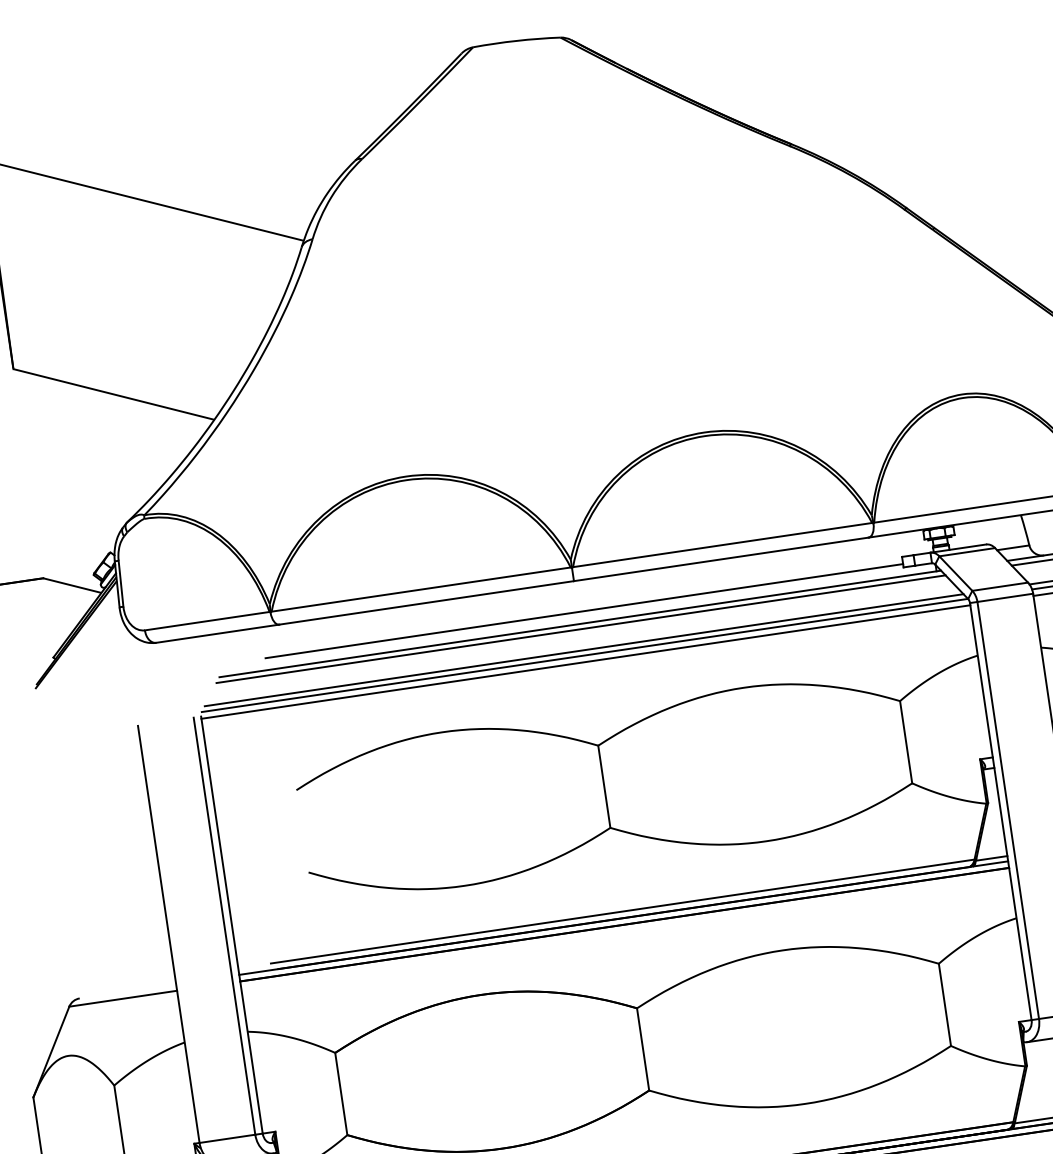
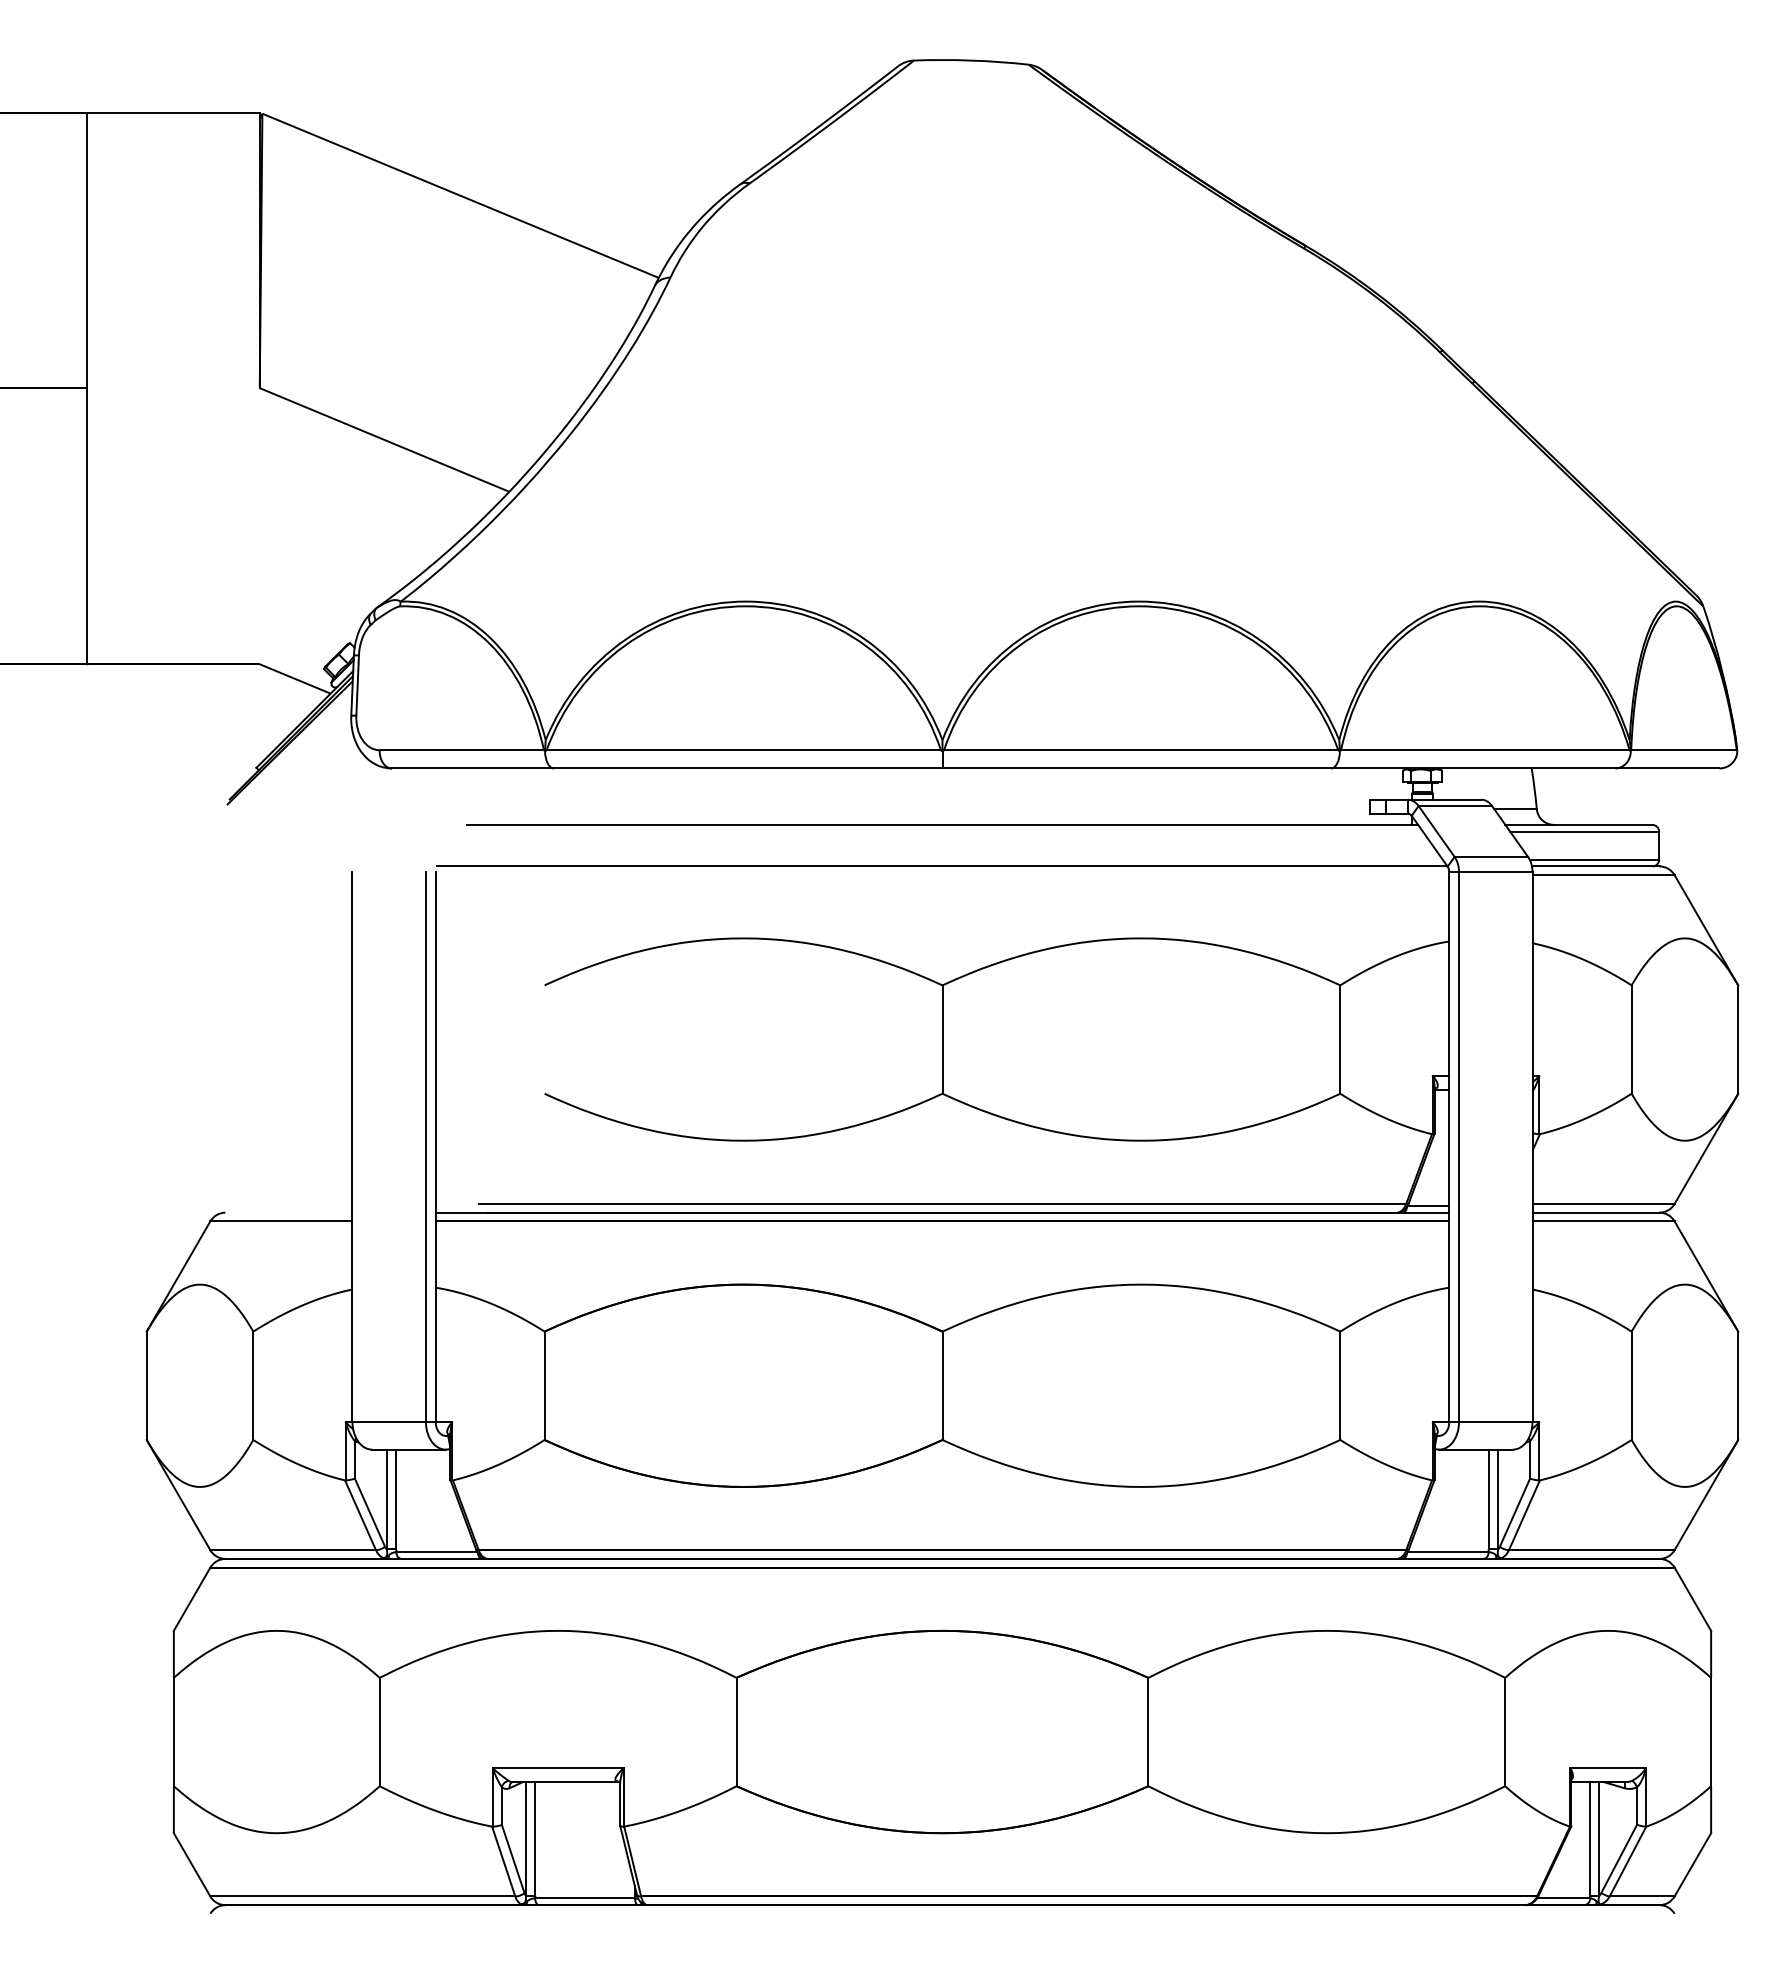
line: (583, 611) -> (949, 809), removed
line: (581, 628) -> (942, 831), removed
line: (584, 650) -> (942, 859), removed
line: (585, 662) -> (942, 875), removed

